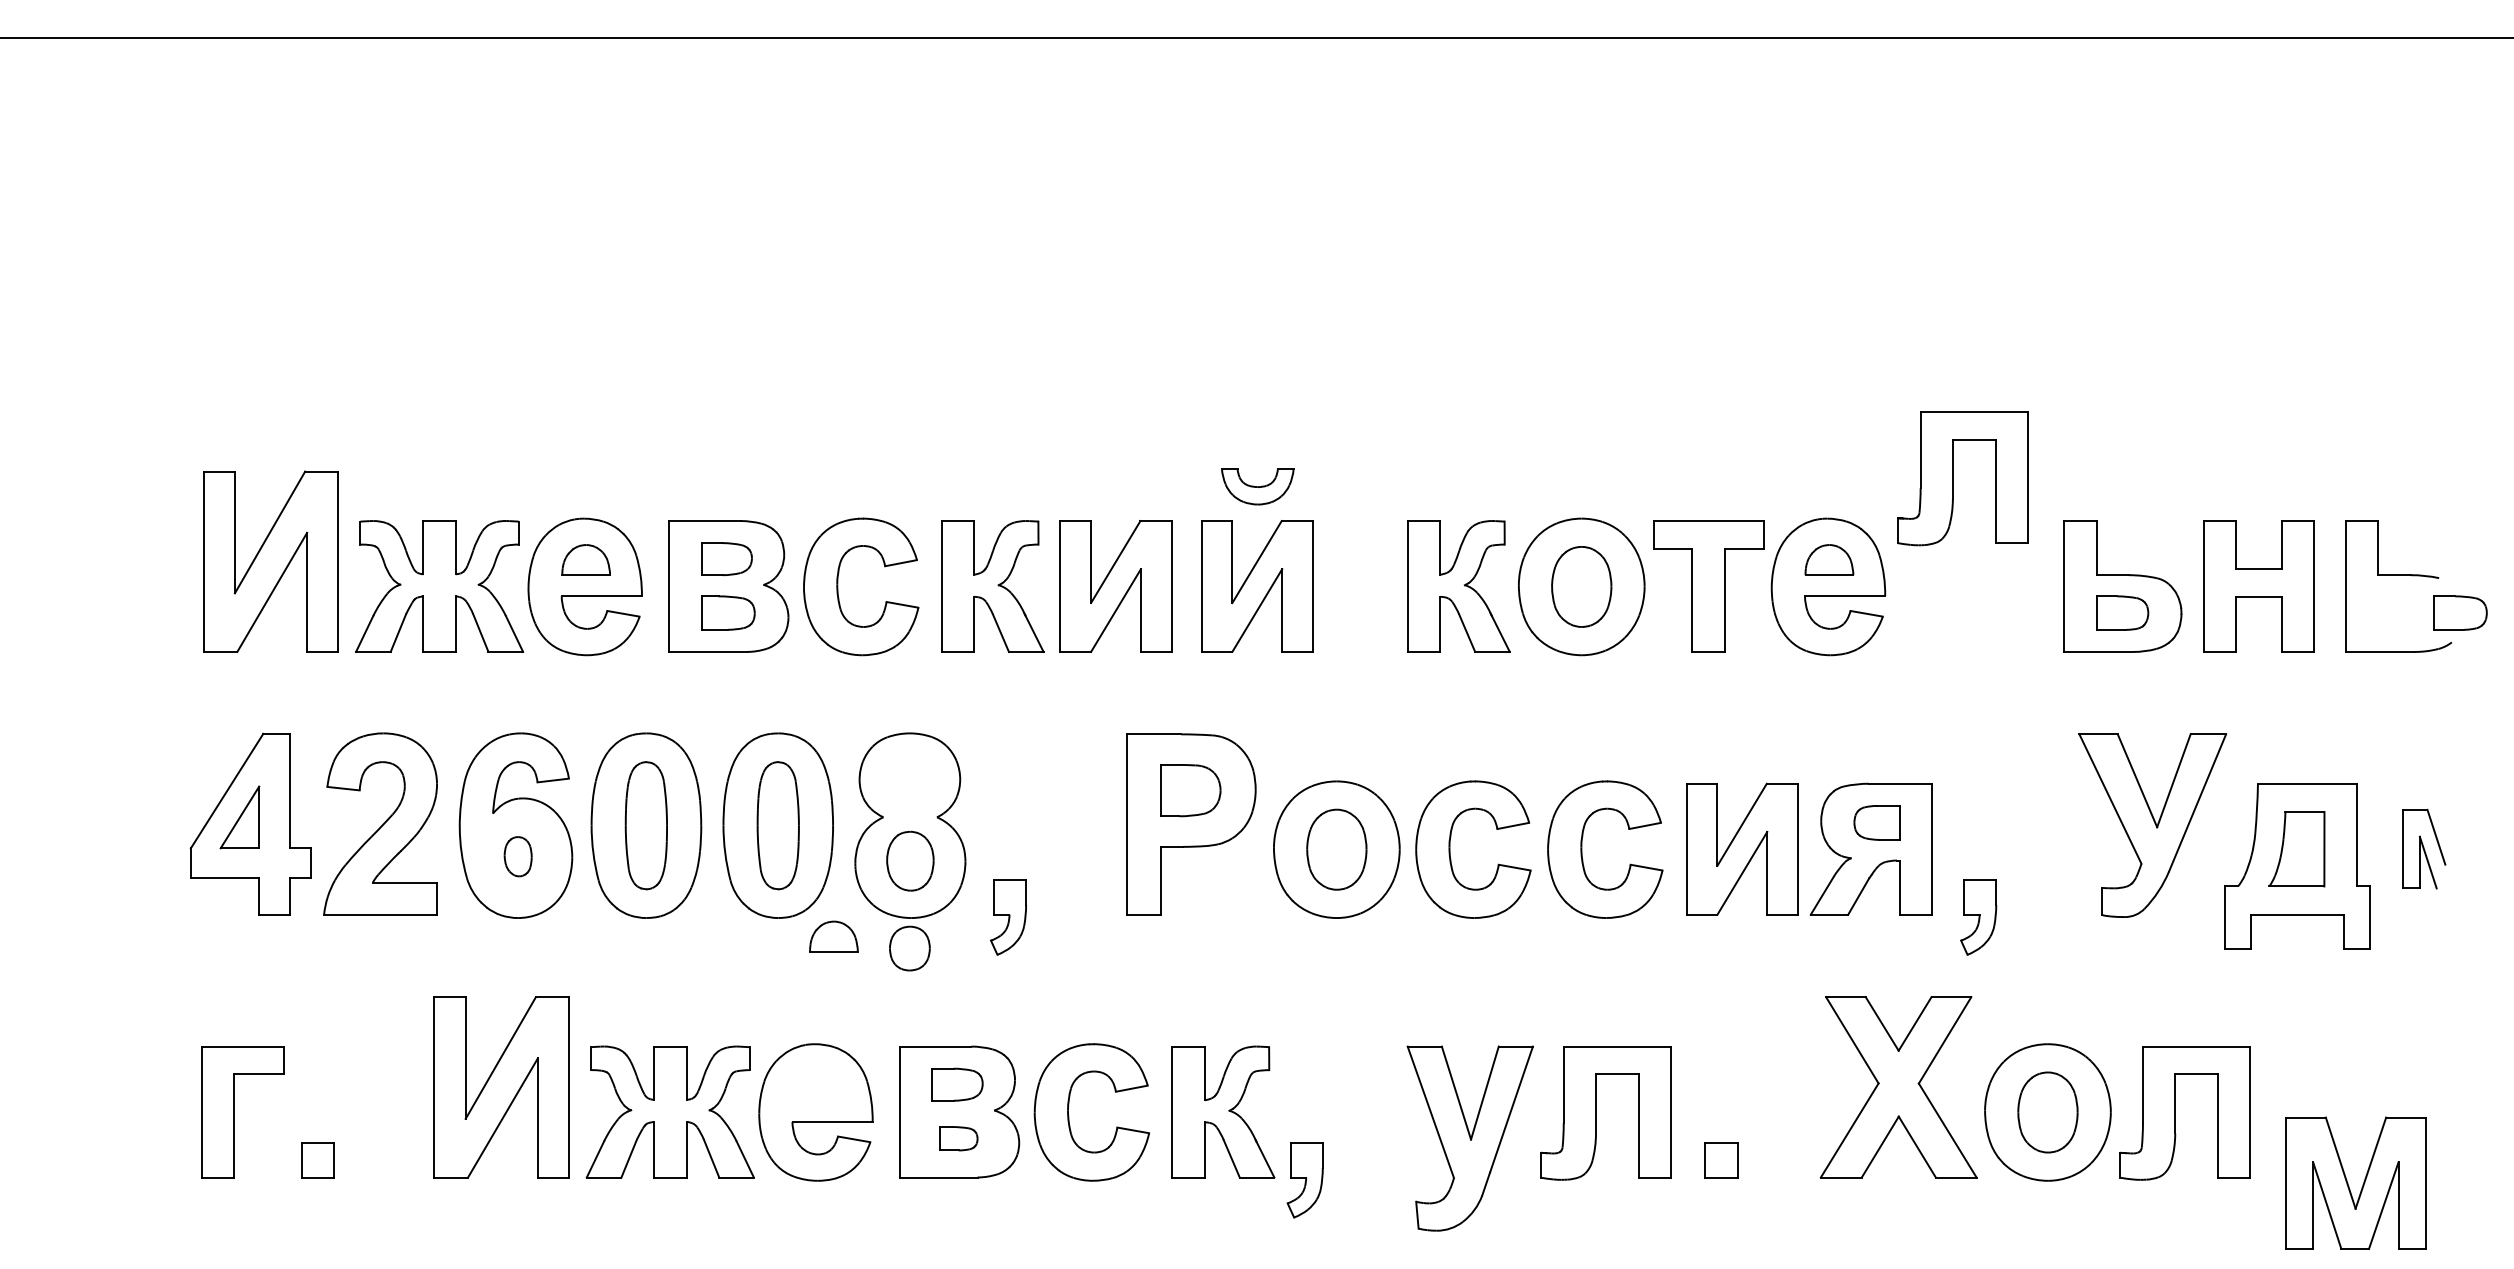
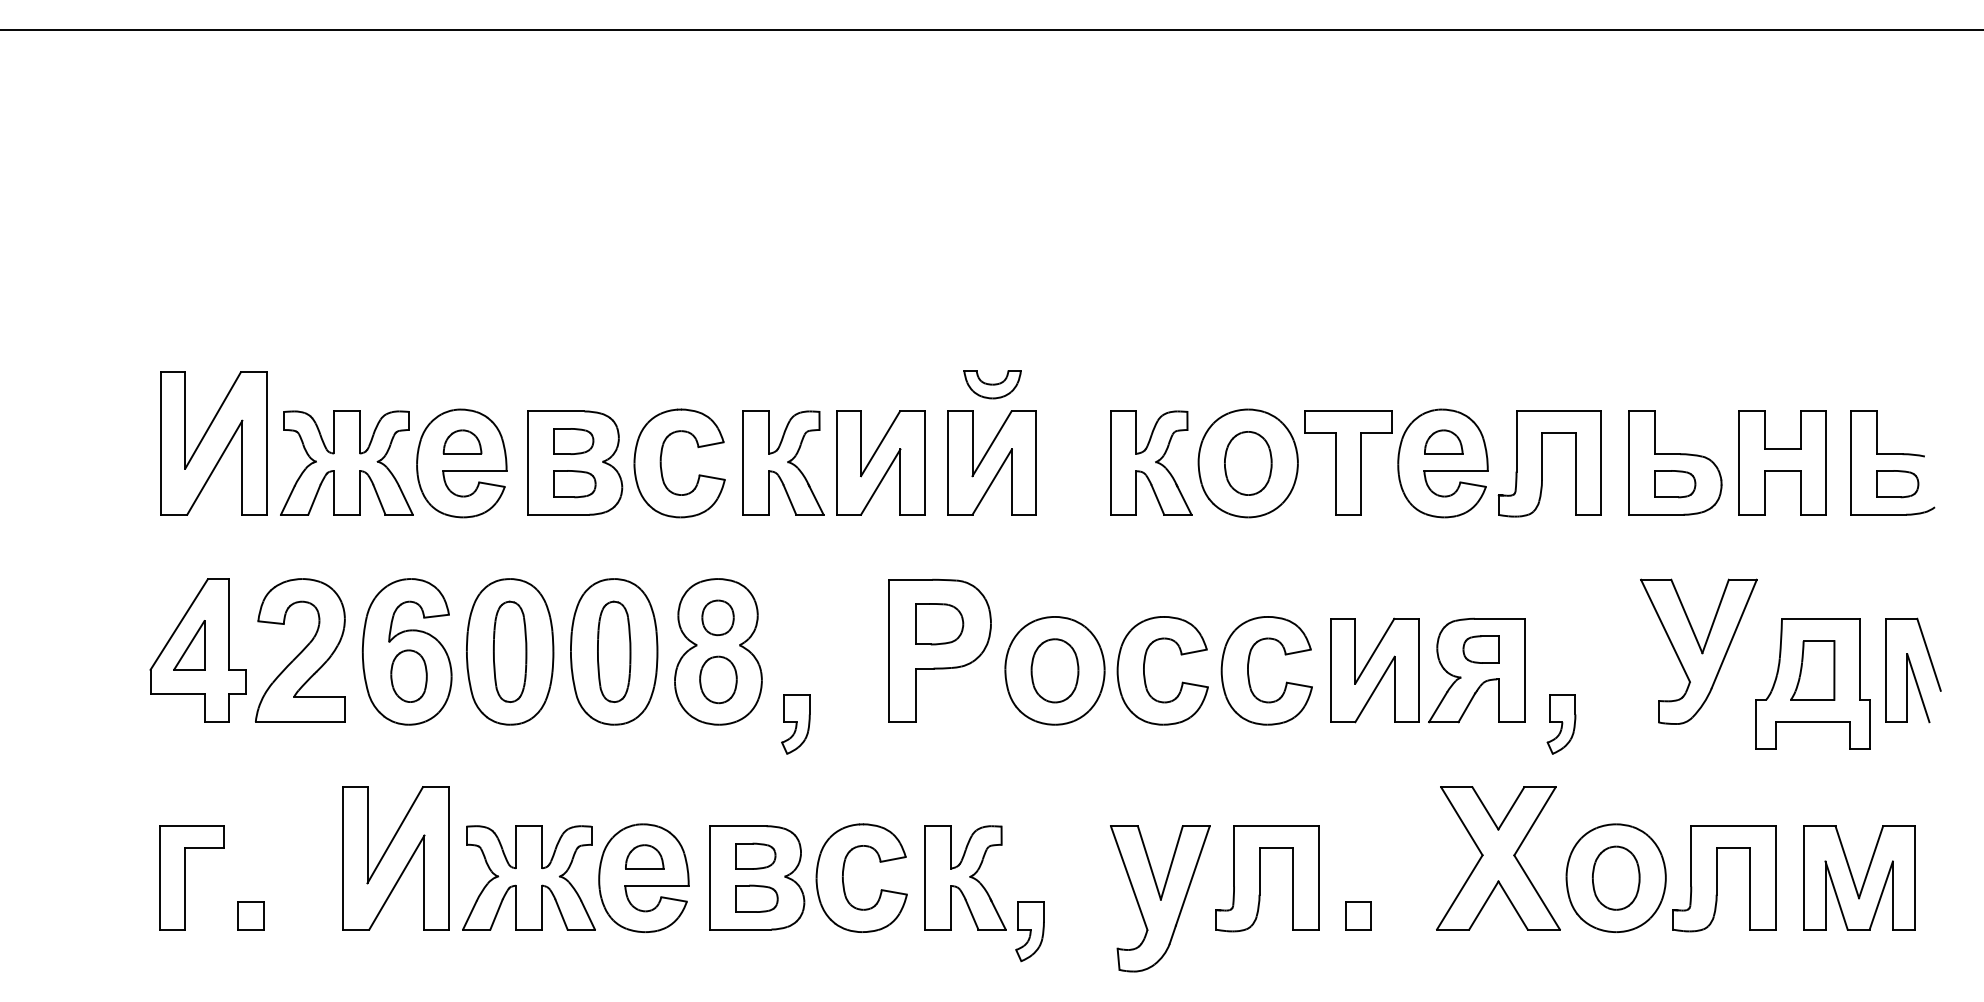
part: (1953, 478) -> (1542, 463), moved
part: (2460, 612) -> (1897, 483), moved
part: (2424, 848) -> (1913, 669), size x1.67
part: (517, 856) -> (408, 676), size x1.67
part: (833, 936) -> (644, 856), moved
part: (909, 948) -> (717, 617), moved
part: (958, 1138) -> (756, 898), size x1.43
part: (2348, 1183) -> (1853, 878), moved

